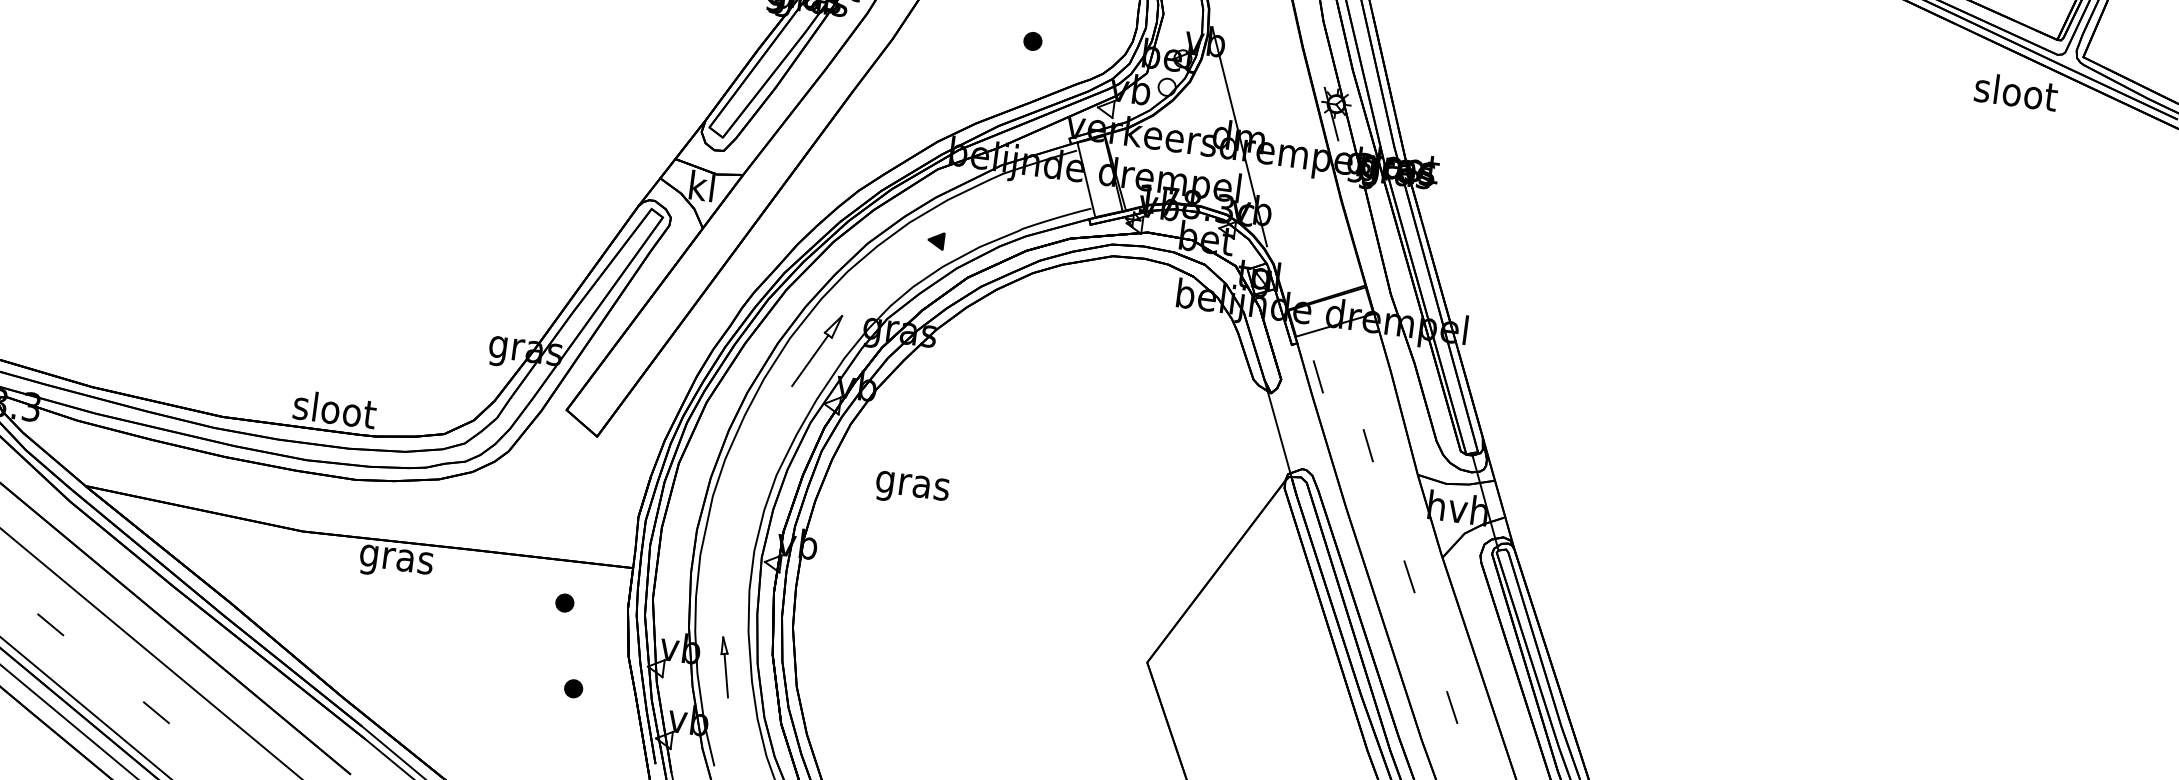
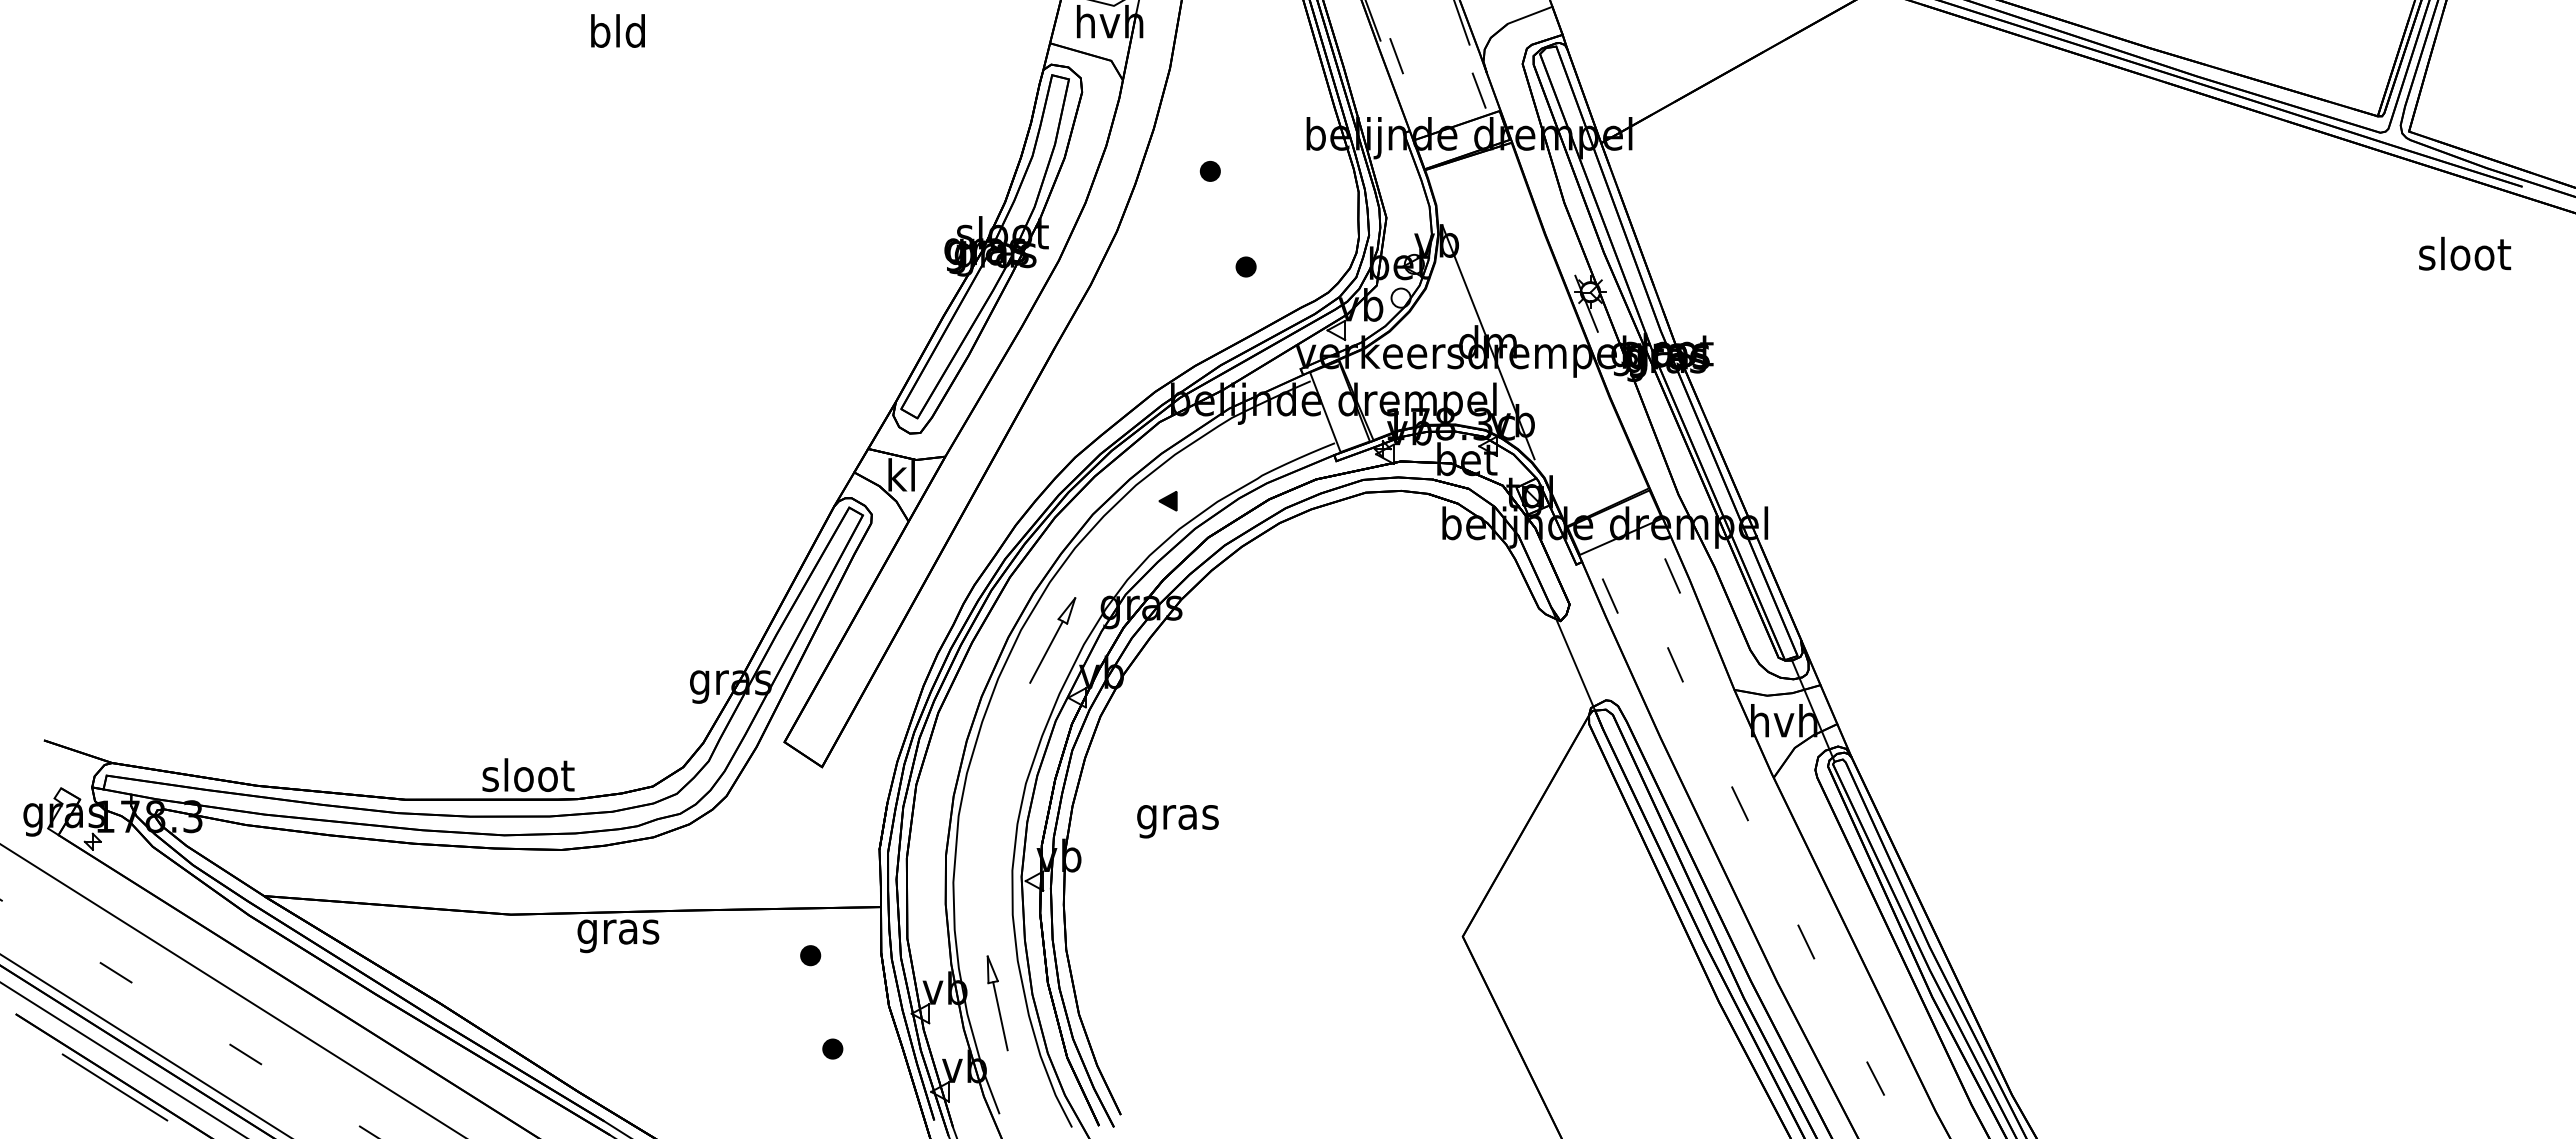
text: (2016, 91) -> (2465, 253), moved
line: (1376, 365) -> (1672, 575), added
text: (911, 489) -> (1177, 821), moved
part: (725, 667) -> (997, 1003), size x1.43

